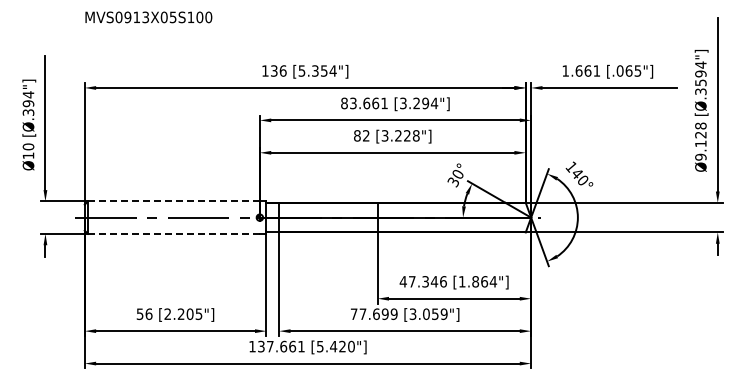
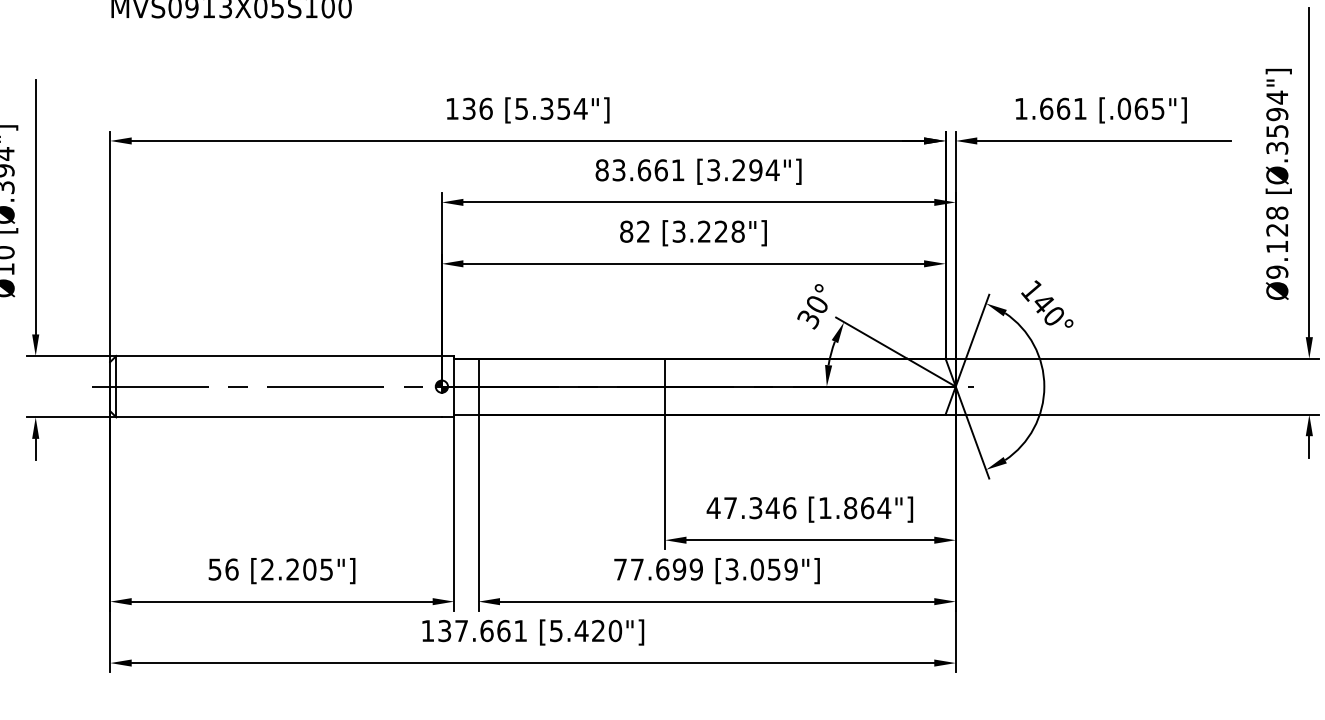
line: (173, 201) -> (278, 356), dashed -> solid
line: (173, 233) -> (278, 416), dashed -> solid

